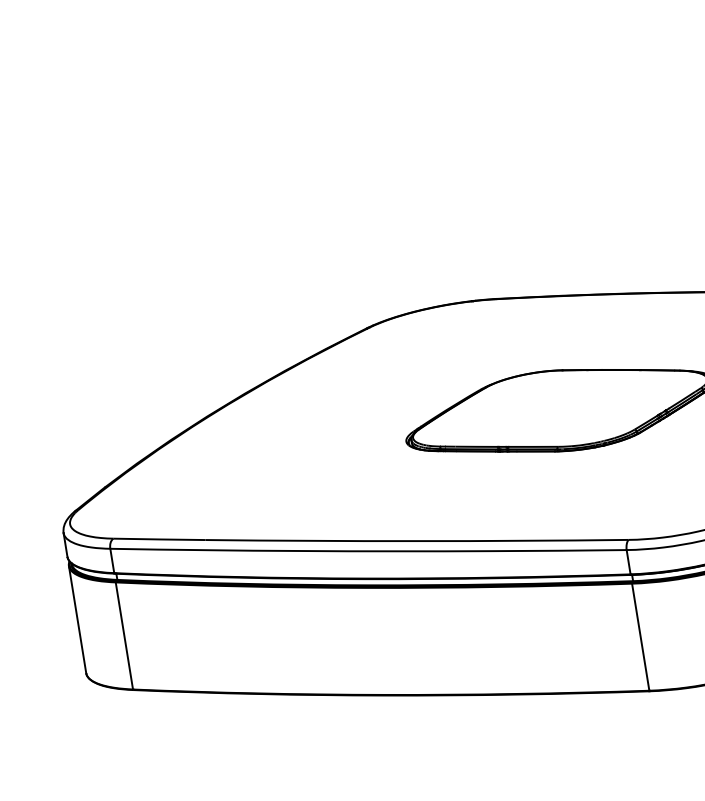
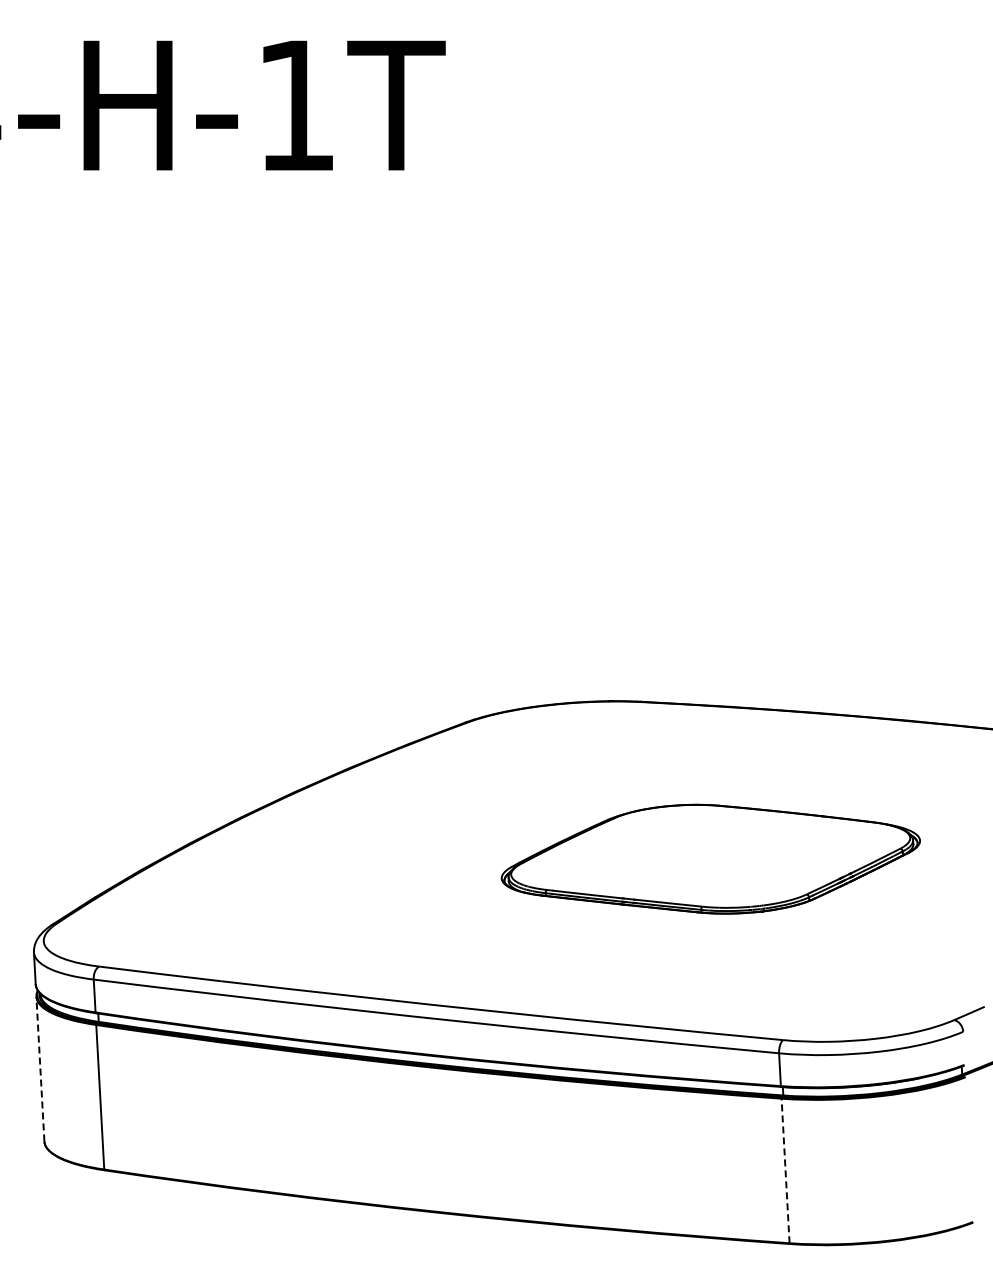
line: (77, 619) -> (40, 1068), solid -> dashed
line: (640, 636) -> (785, 1170), solid -> dashed

